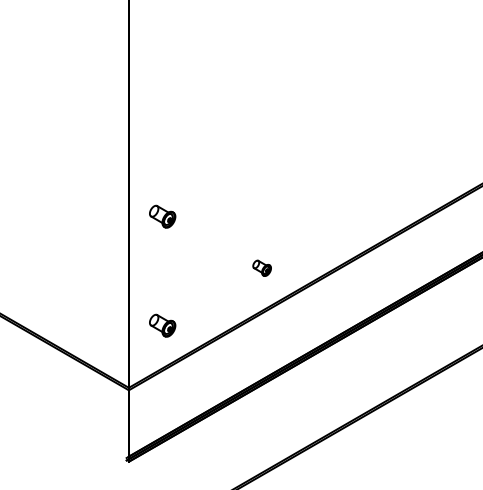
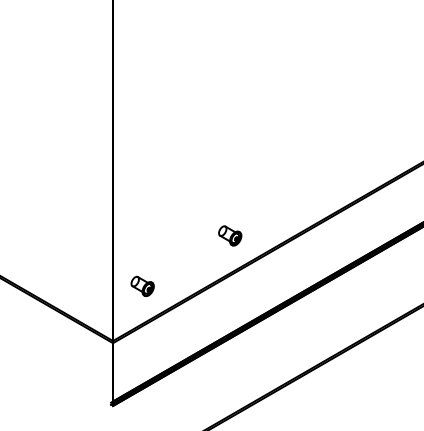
part: (162, 216) -> (142, 190), removed
part: (261, 268) -> (229, 236), size x1.43

